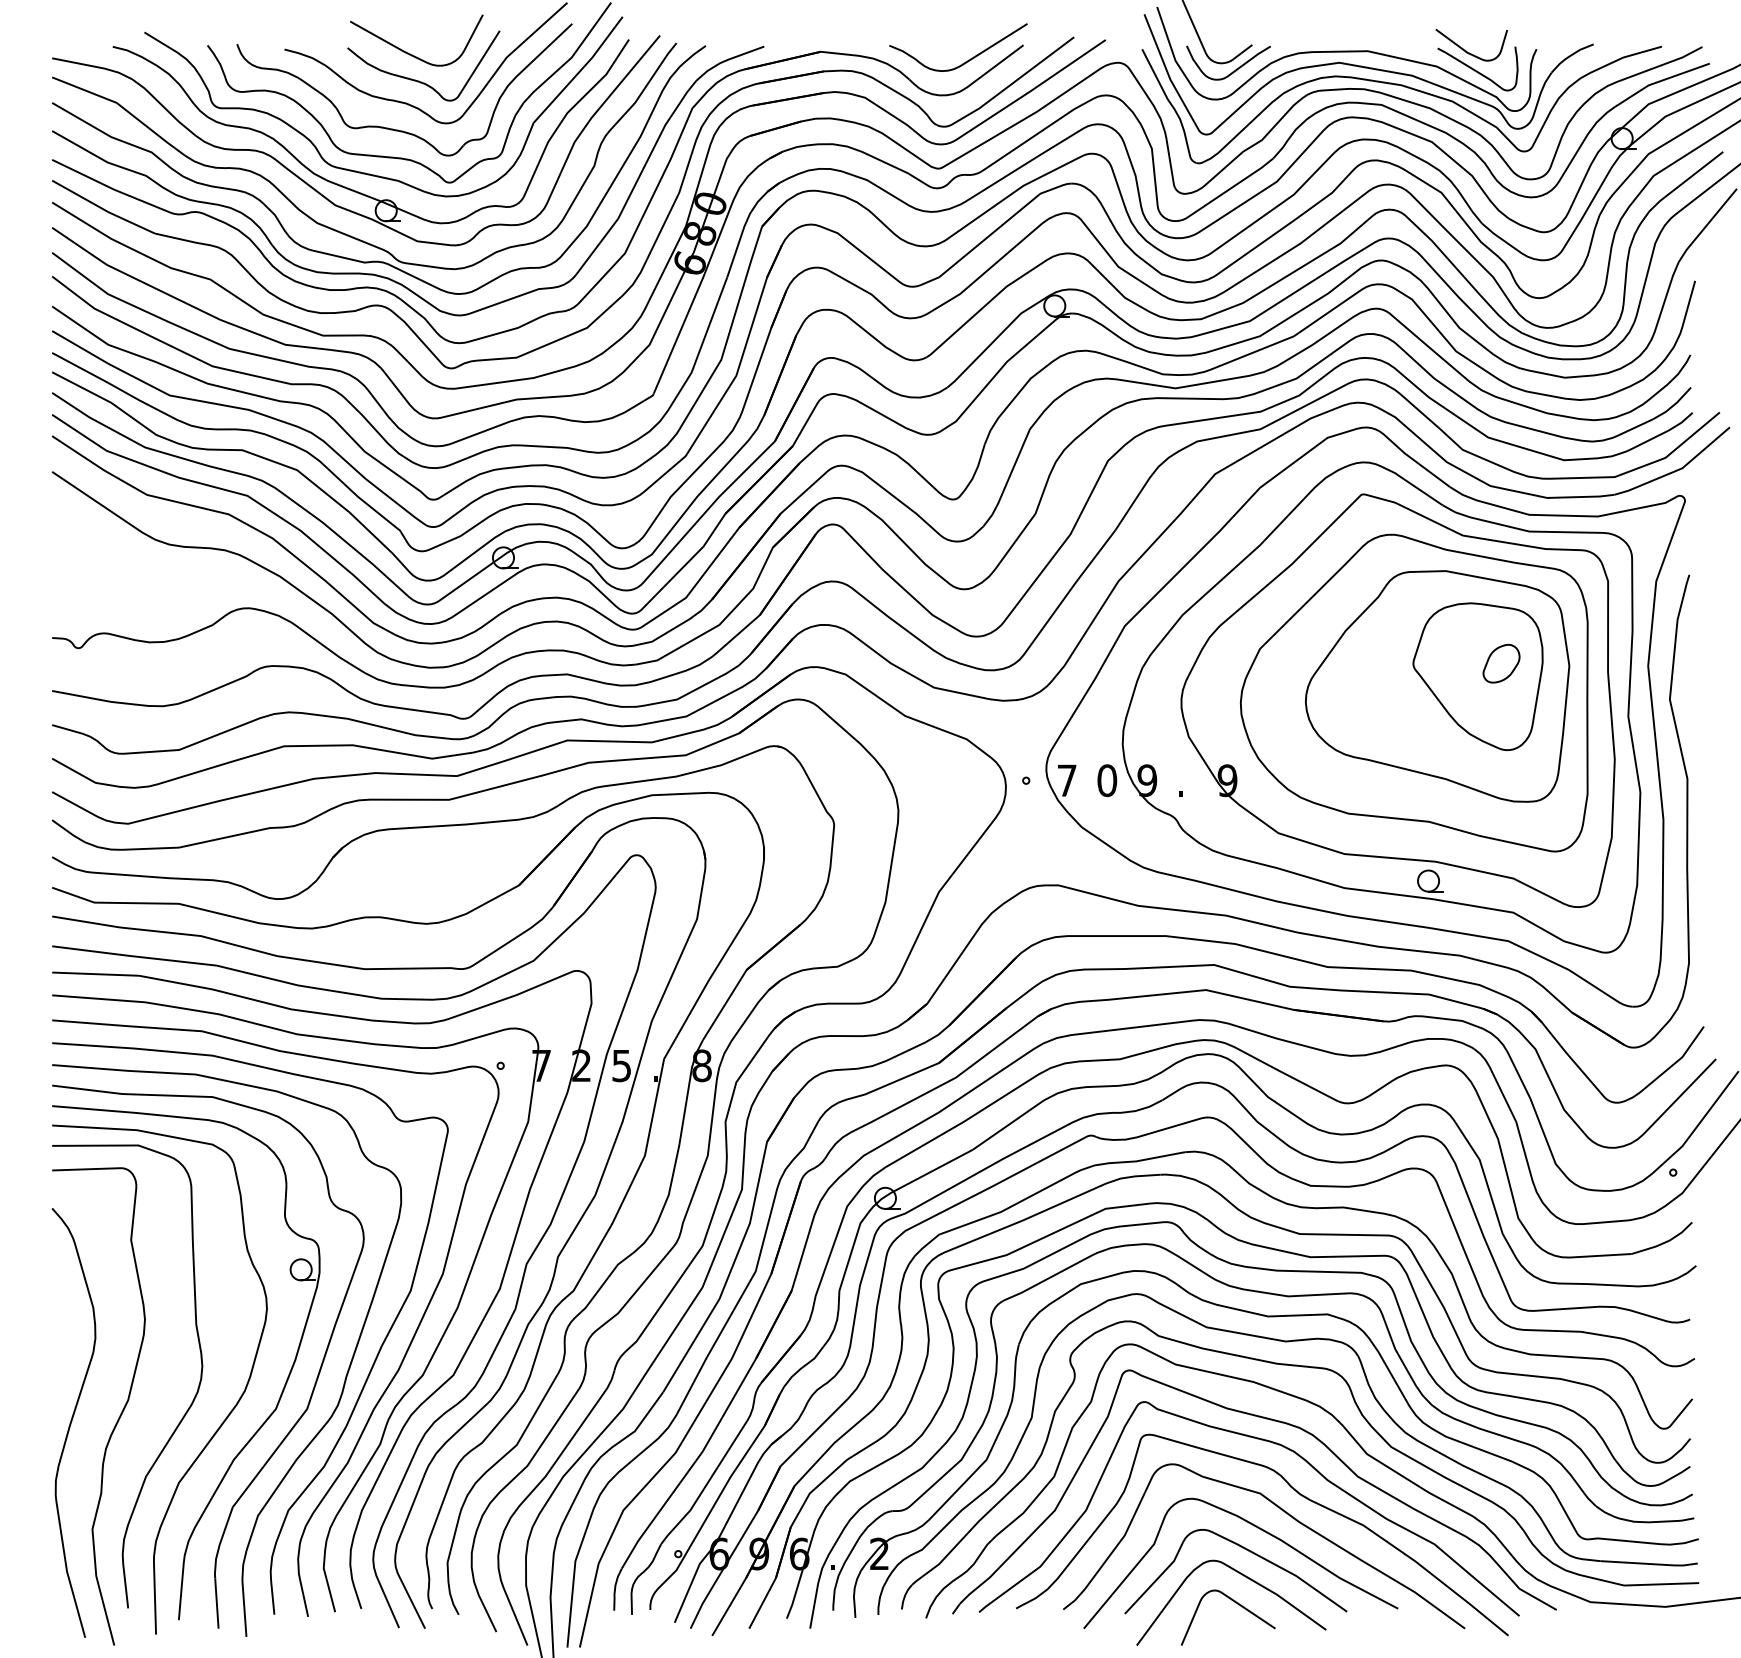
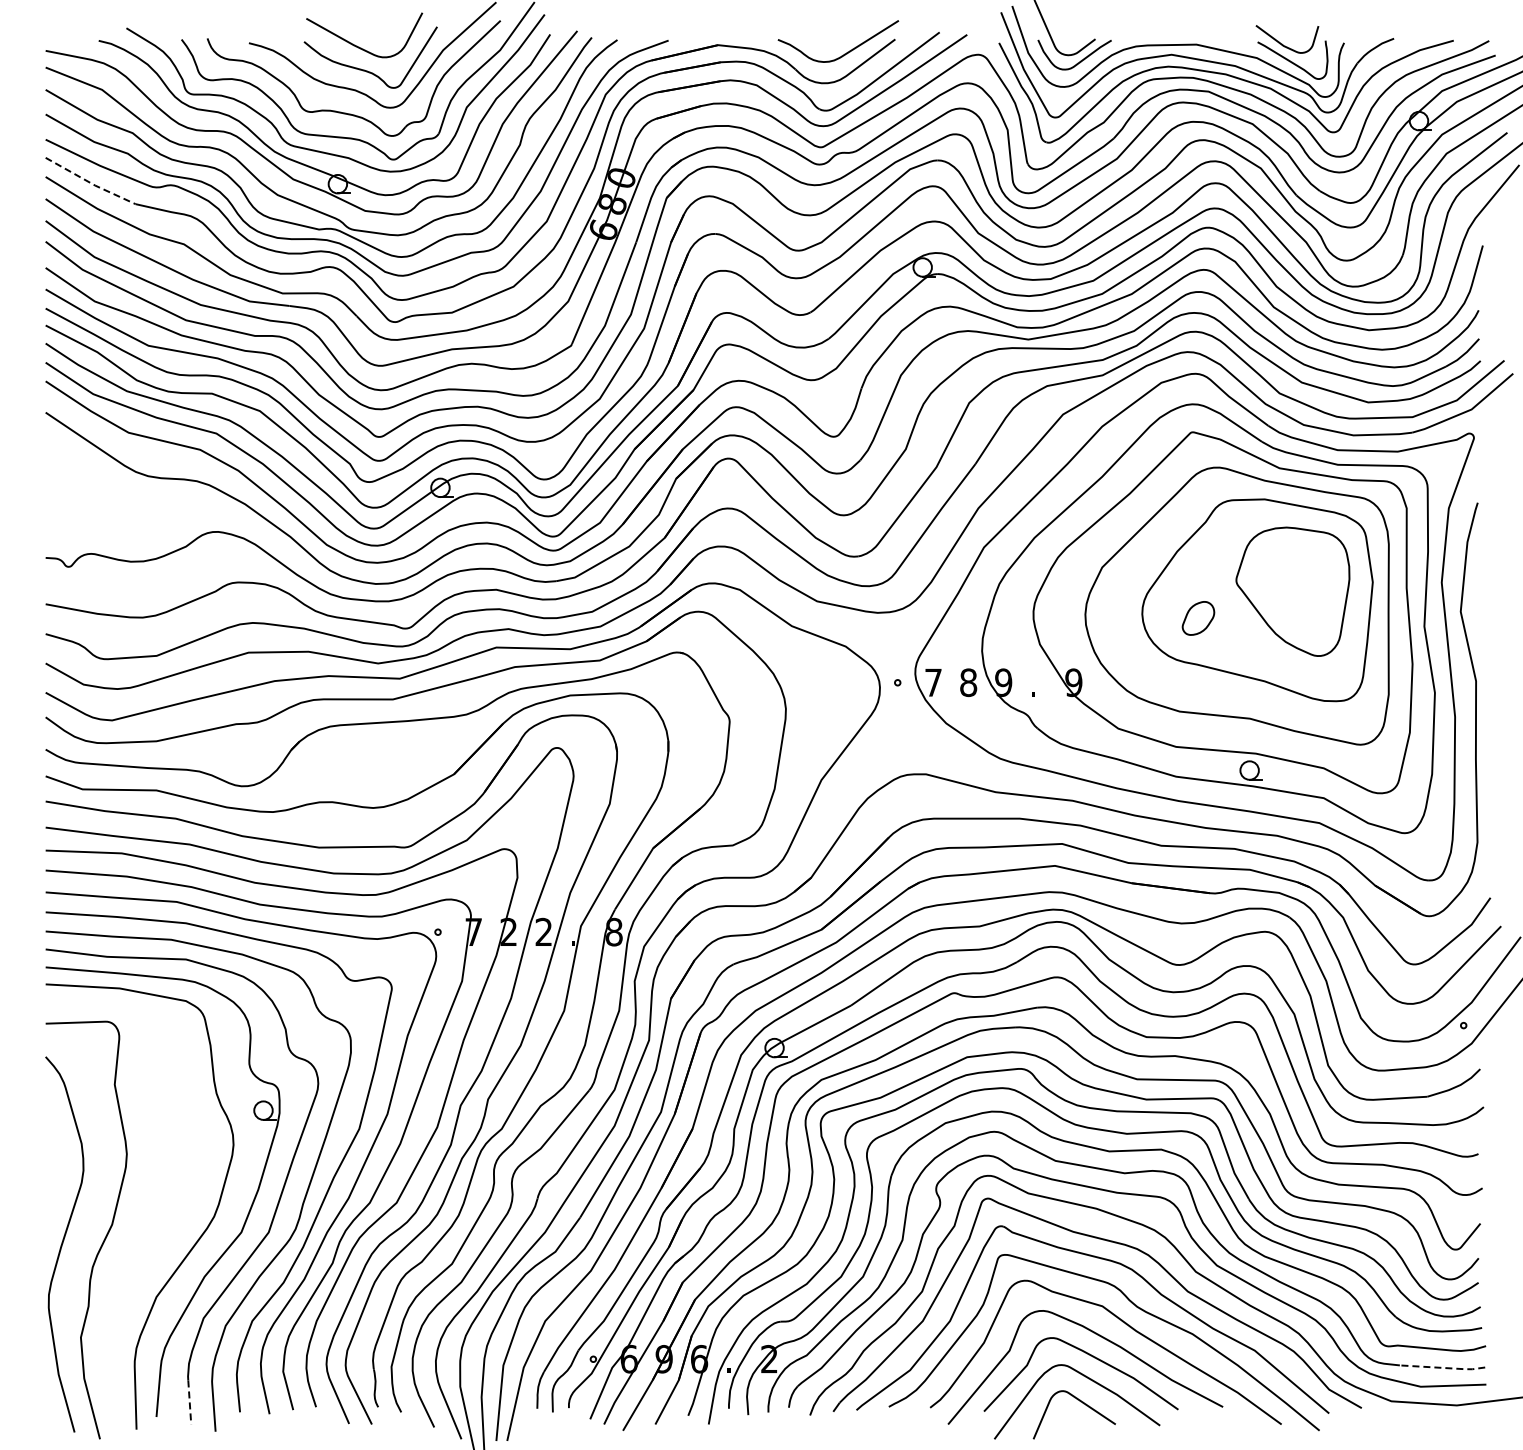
line: (103, 209) -> (90, 183), solid -> dashed
part: (1501, 663) -> (1198, 618), moved
text: (1107, 780) -> (968, 682), 0 -> 8
text: (621, 1065) -> (543, 931), 5 -> 2
curve: (183, 1414) -> (160, 1237), removed
line: (1650, 1563) -> (1443, 1367), solid -> dashed
line: (216, 1603) -> (189, 1402), solid -> dashed

